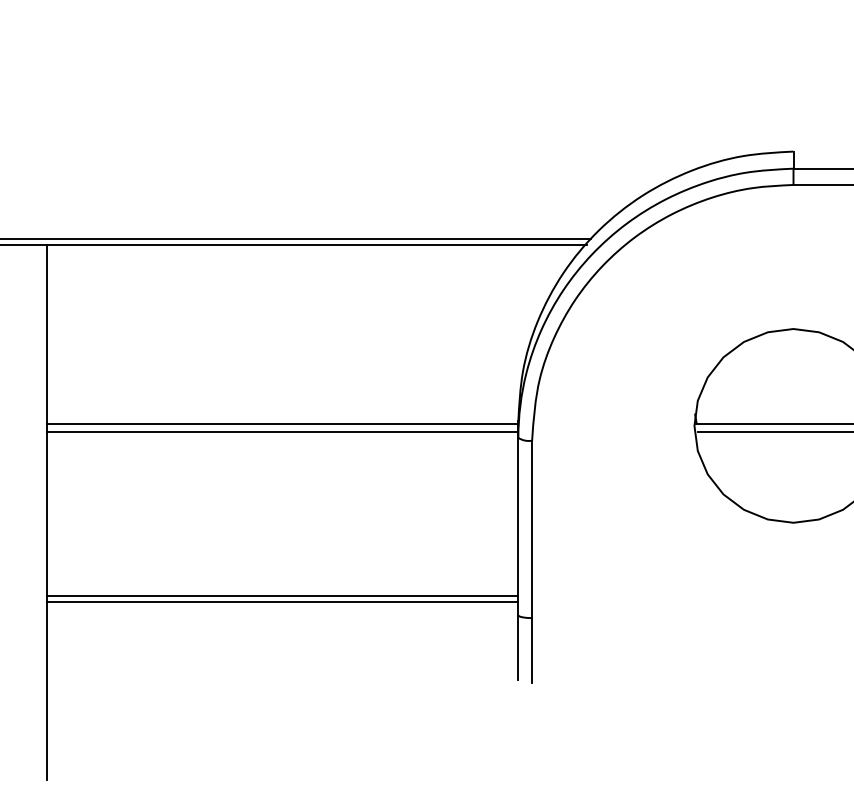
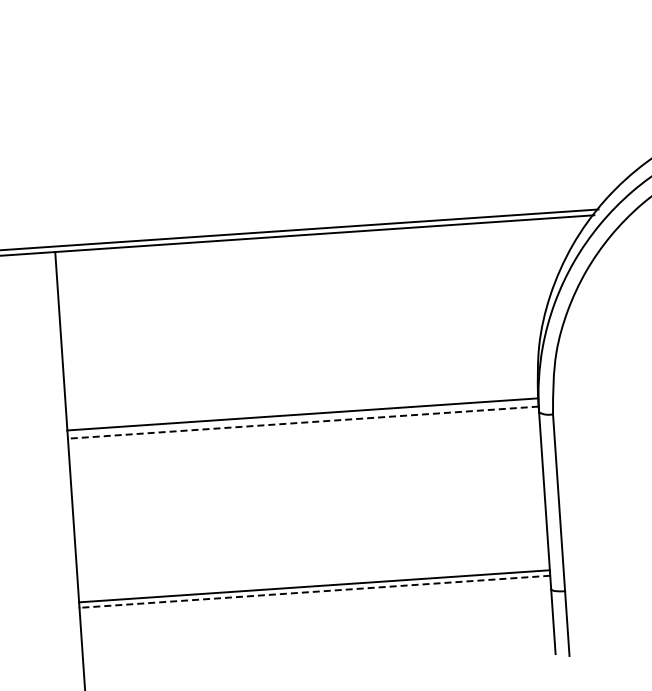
line: (282, 432) -> (303, 423), solid -> dashed
line: (282, 601) -> (314, 591), solid -> dashed

